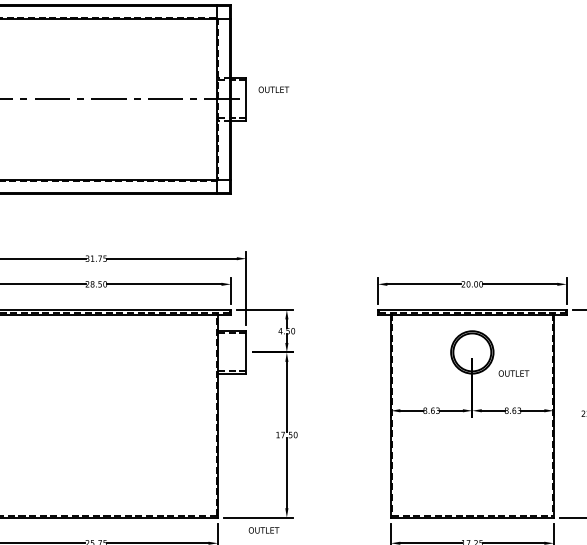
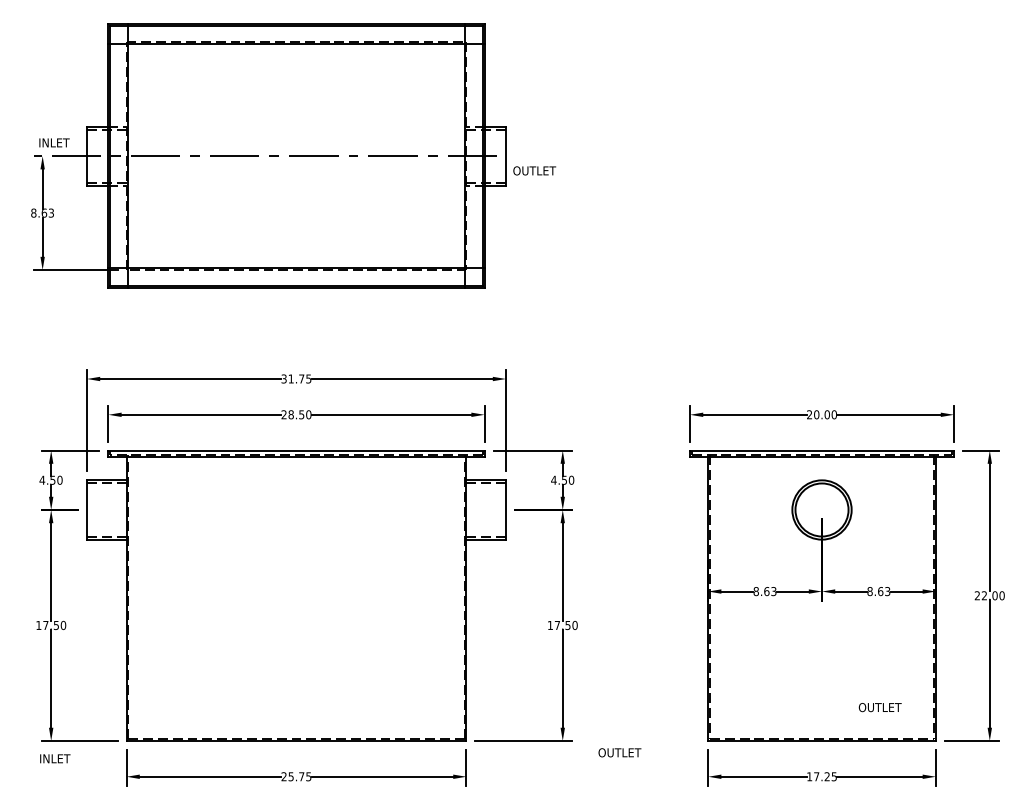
text: (273, 89) -> (534, 170), moved
text: (513, 373) -> (879, 707), moved
text: (263, 530) -> (619, 752), moved

